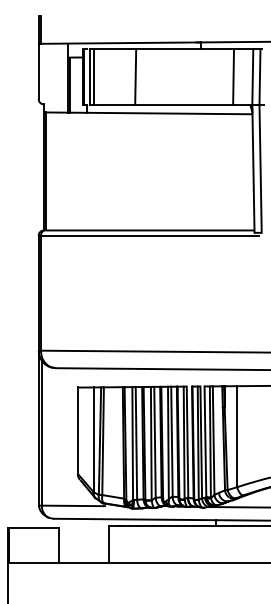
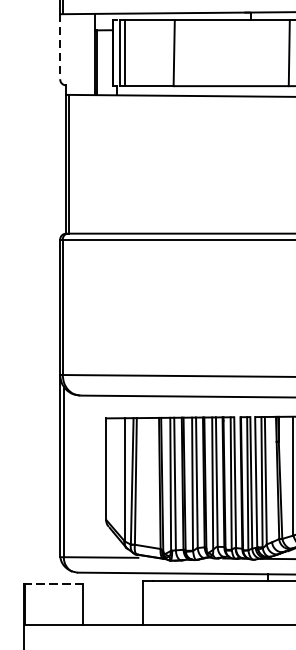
line: (38, 71) -> (59, 46), solid -> dashed
line: (33, 528) -> (54, 584), solid -> dashed

